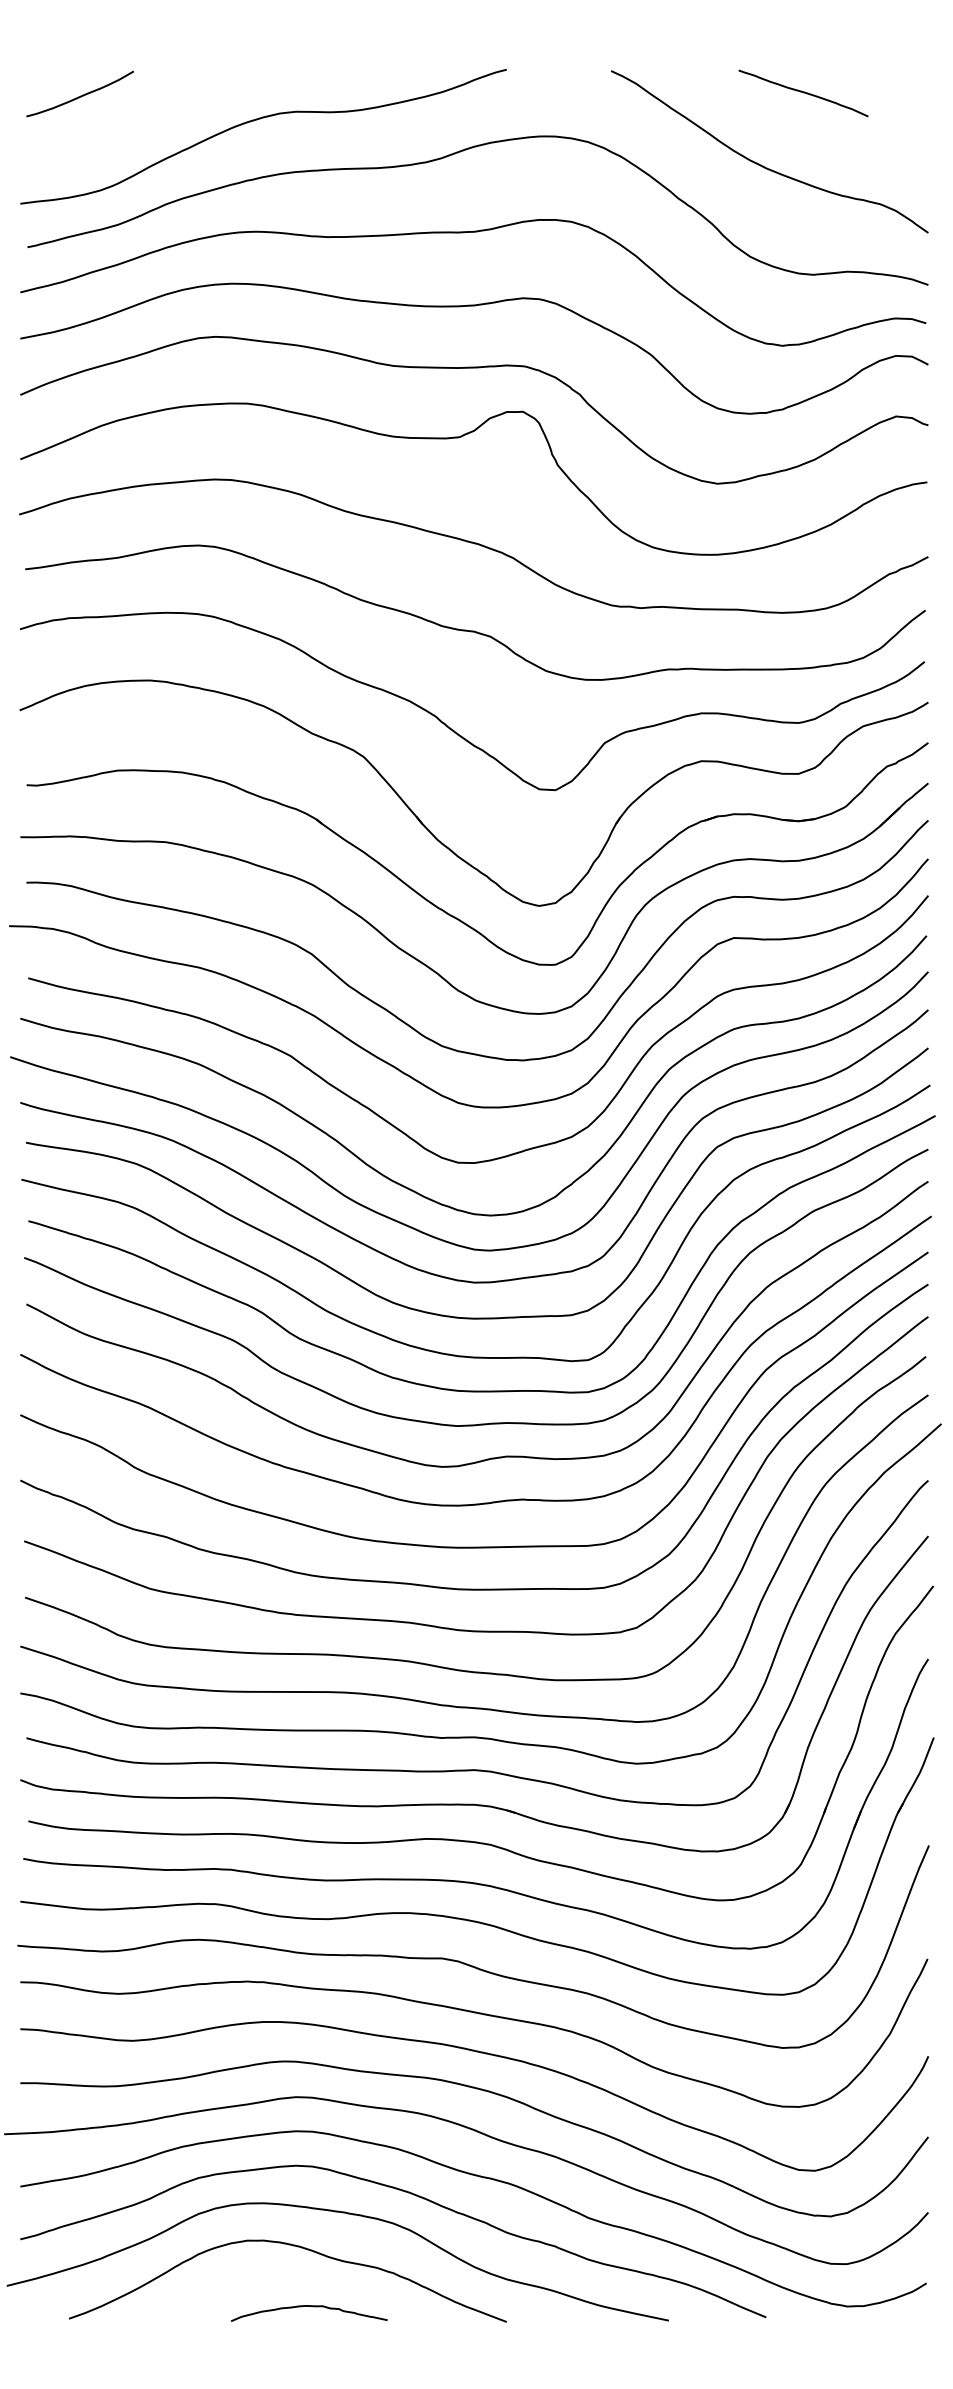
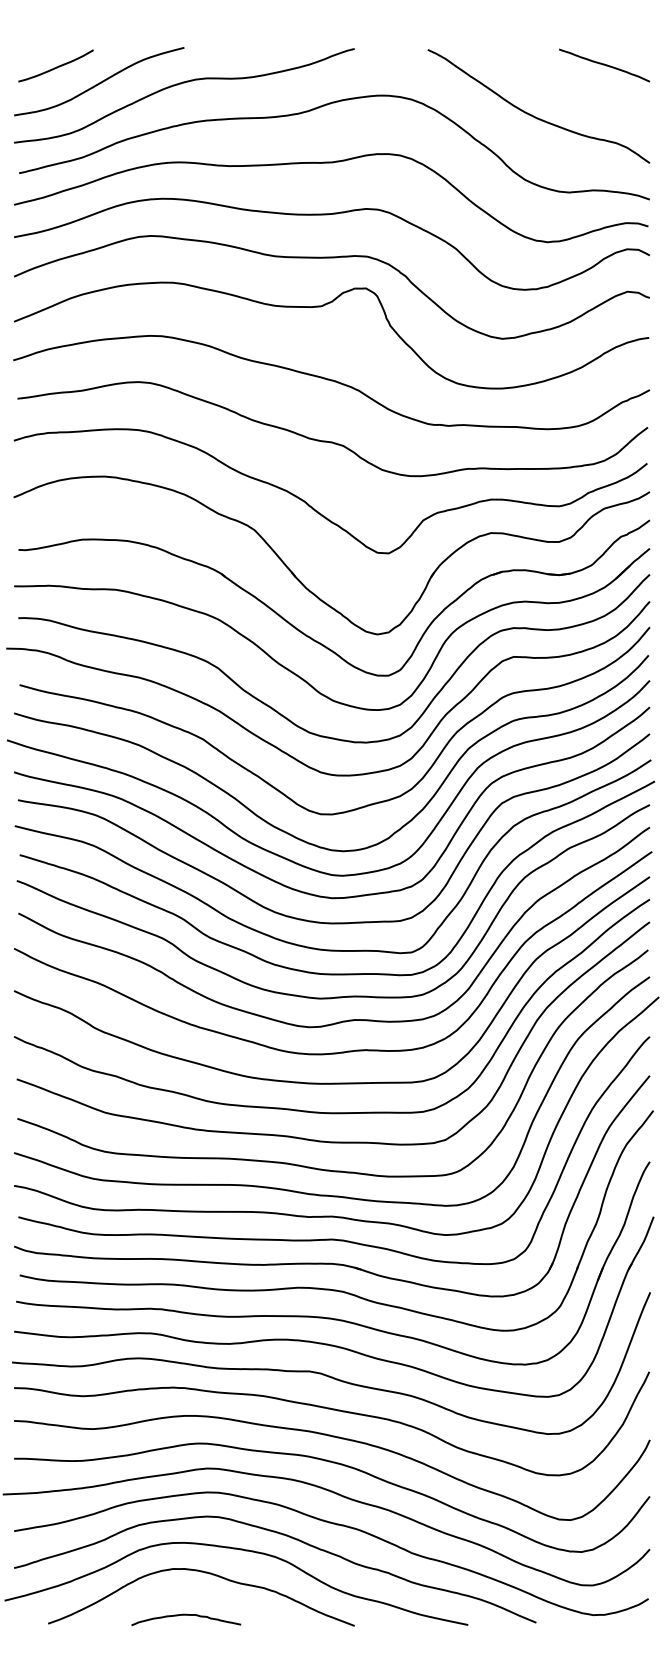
curve: (803, 93) -> (604, 65), moved
curve: (141, 118) -> (98, 83), added
curve: (312, 2307) -> (188, 1615), moved

